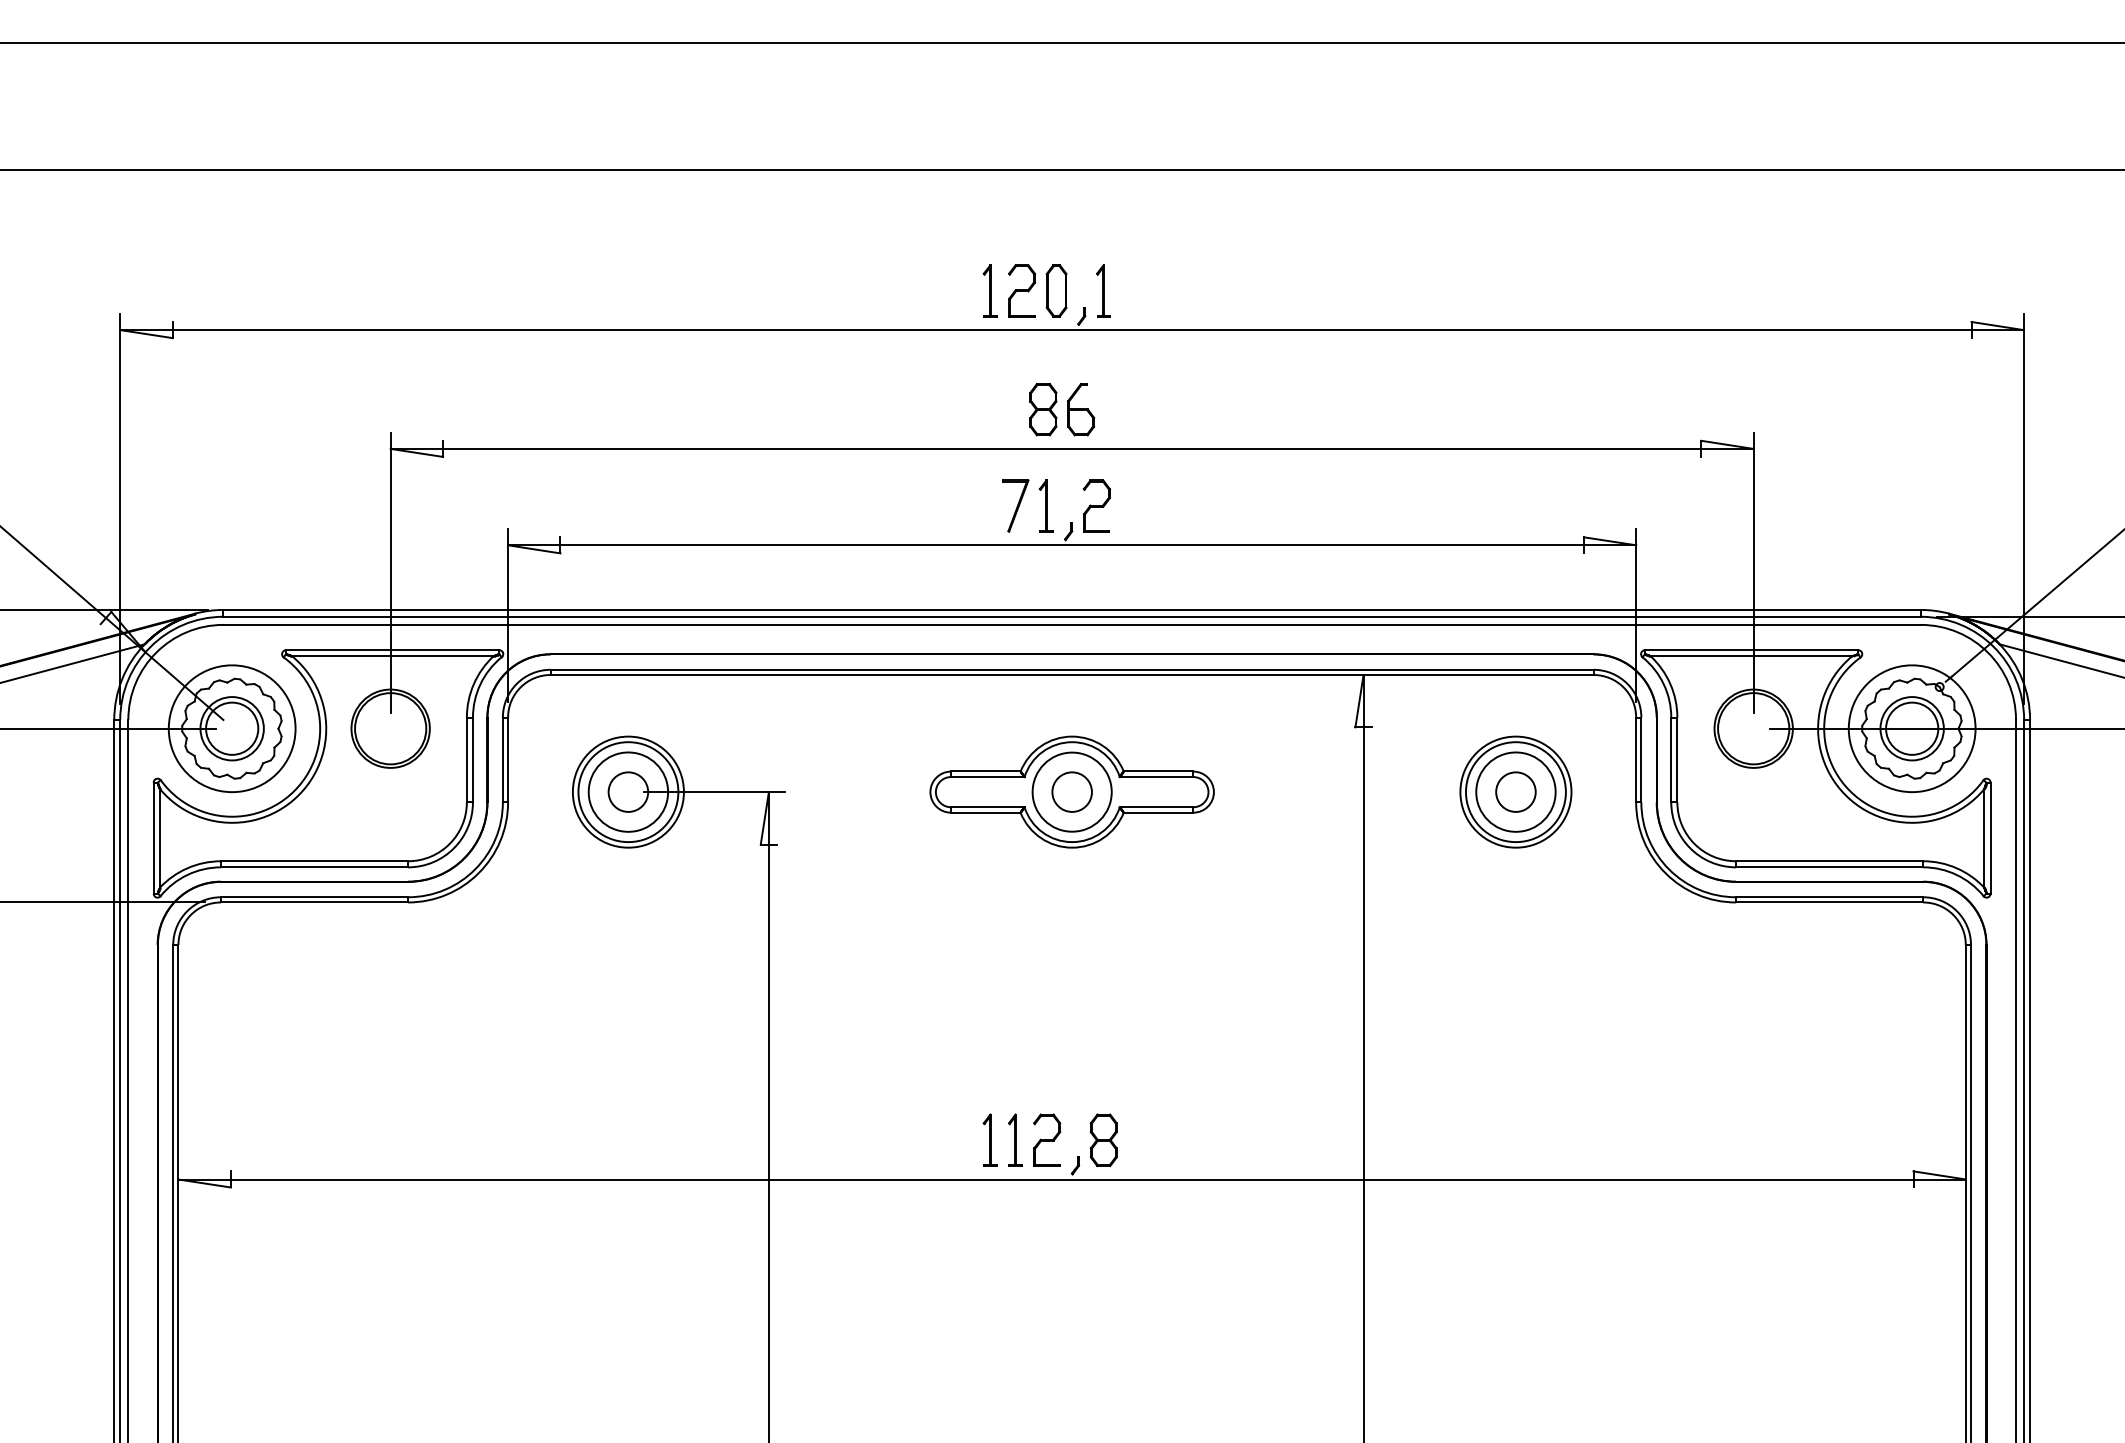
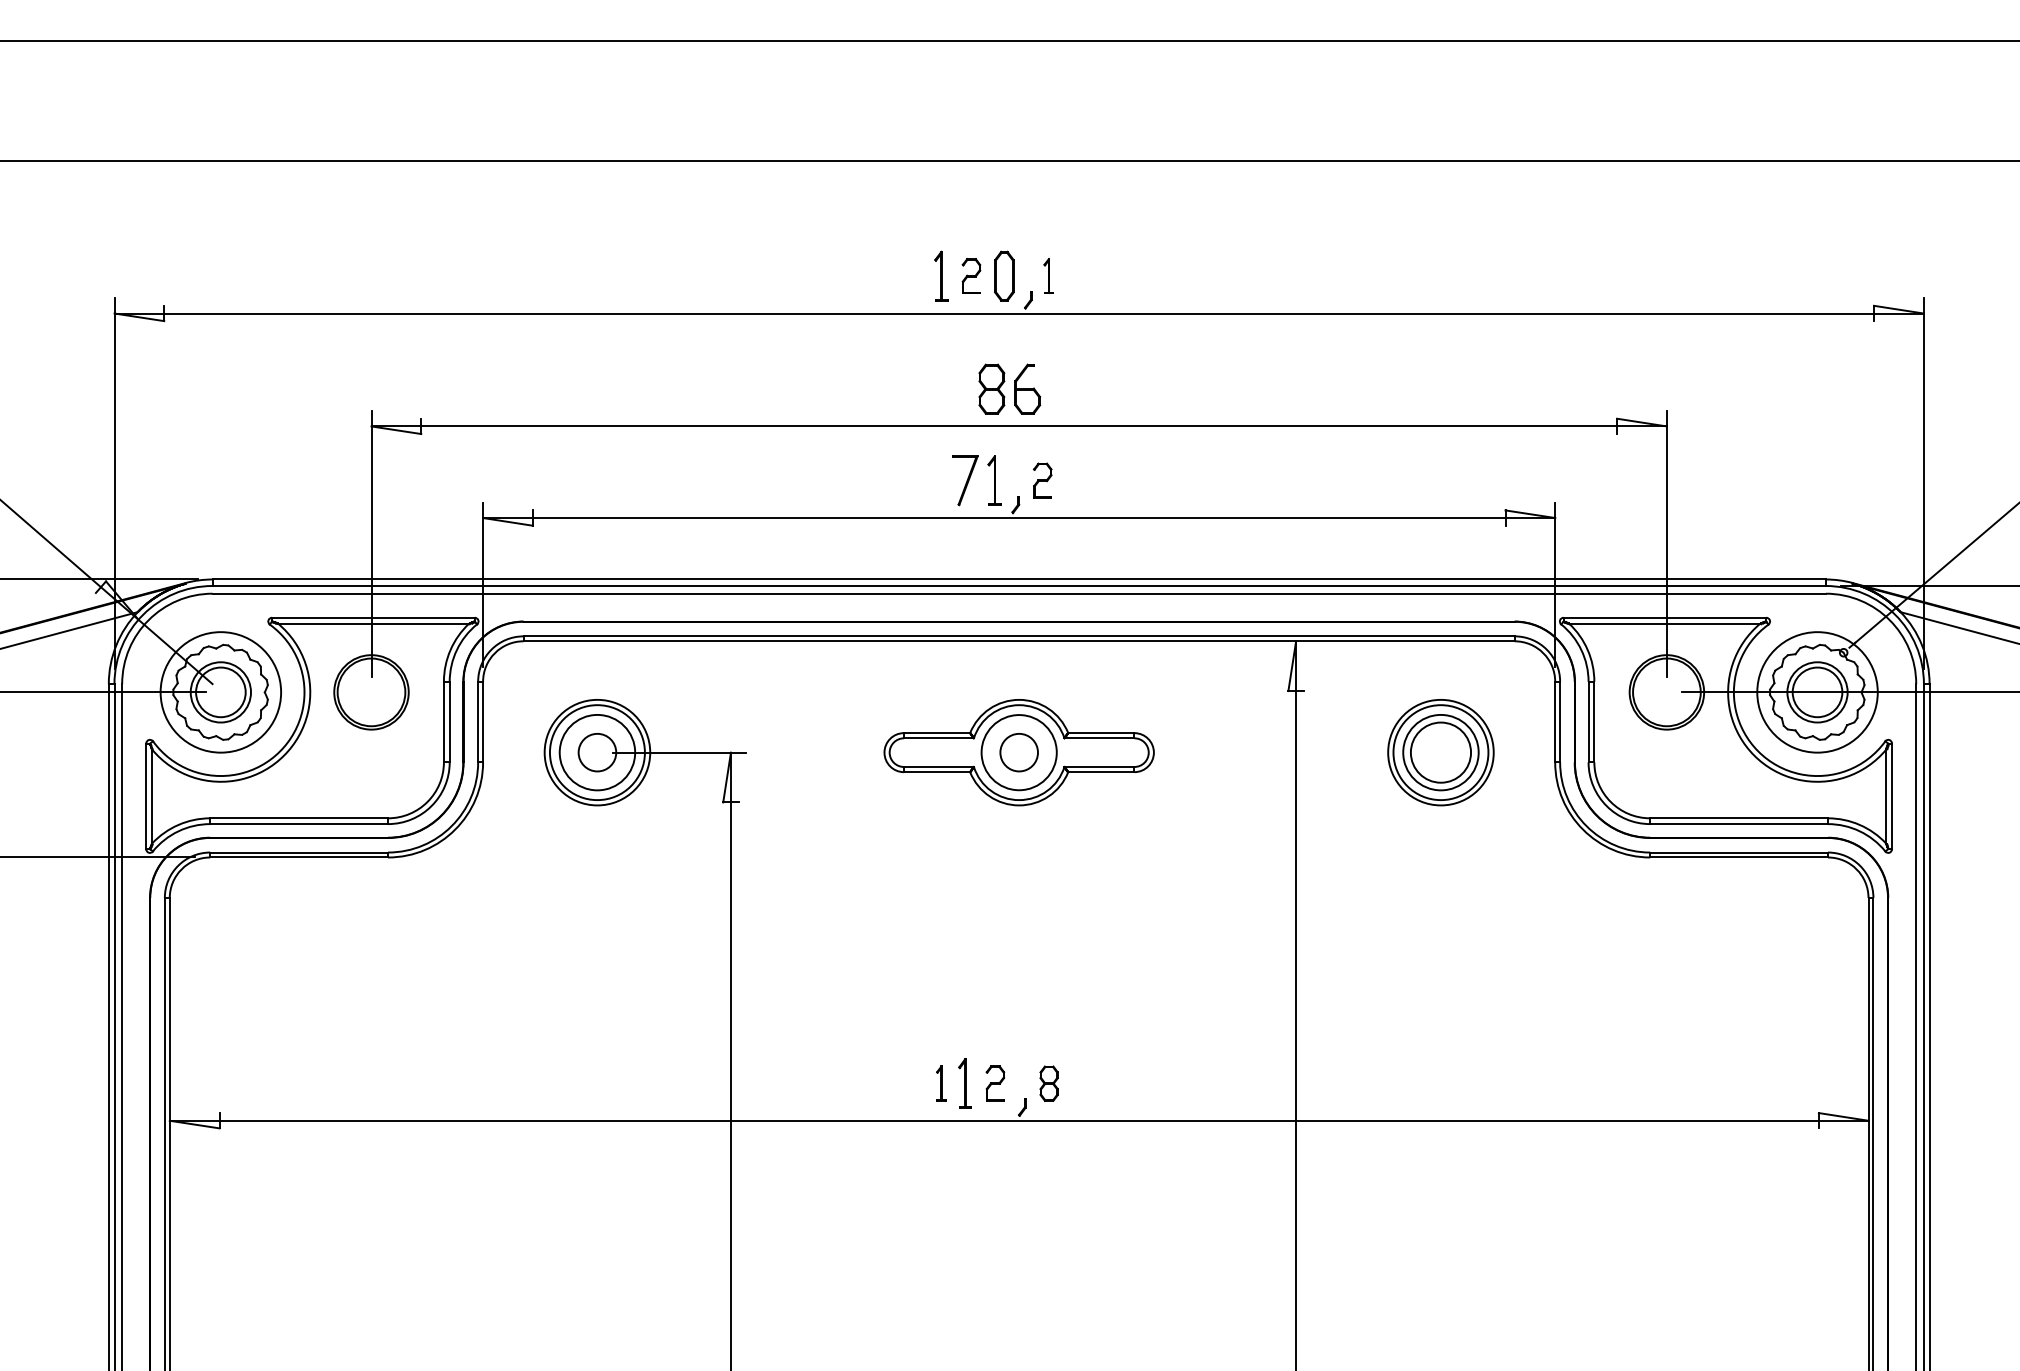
part: (1021, 290) -> (971, 275), size x0.7
part: (1103, 290) -> (1048, 275), size x0.7
part: (1096, 505) -> (1042, 480), size x0.7
circle: (1515, 791) -> (1440, 752), size x1.6
part: (990, 1140) -> (941, 1083), size x0.7
part: (1047, 1140) -> (995, 1083), size x0.7
part: (1103, 1140) -> (1048, 1083), size x0.7

